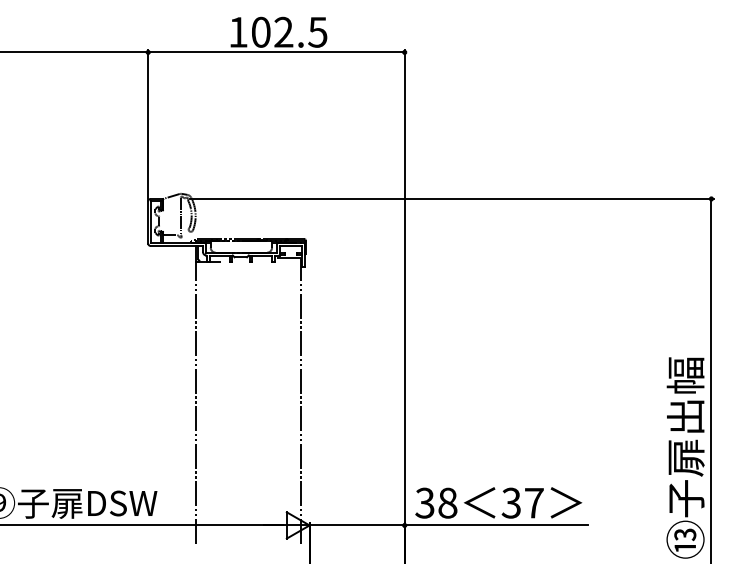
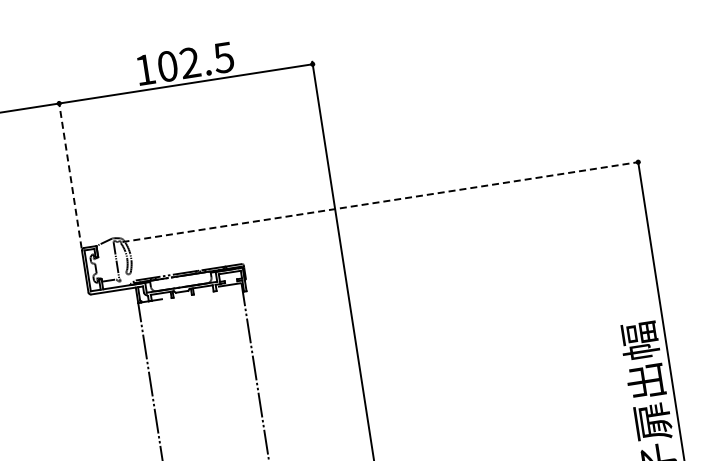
line: (148, 124) -> (70, 174), solid -> dashed
line: (452, 198) -> (382, 201), solid -> dashed

